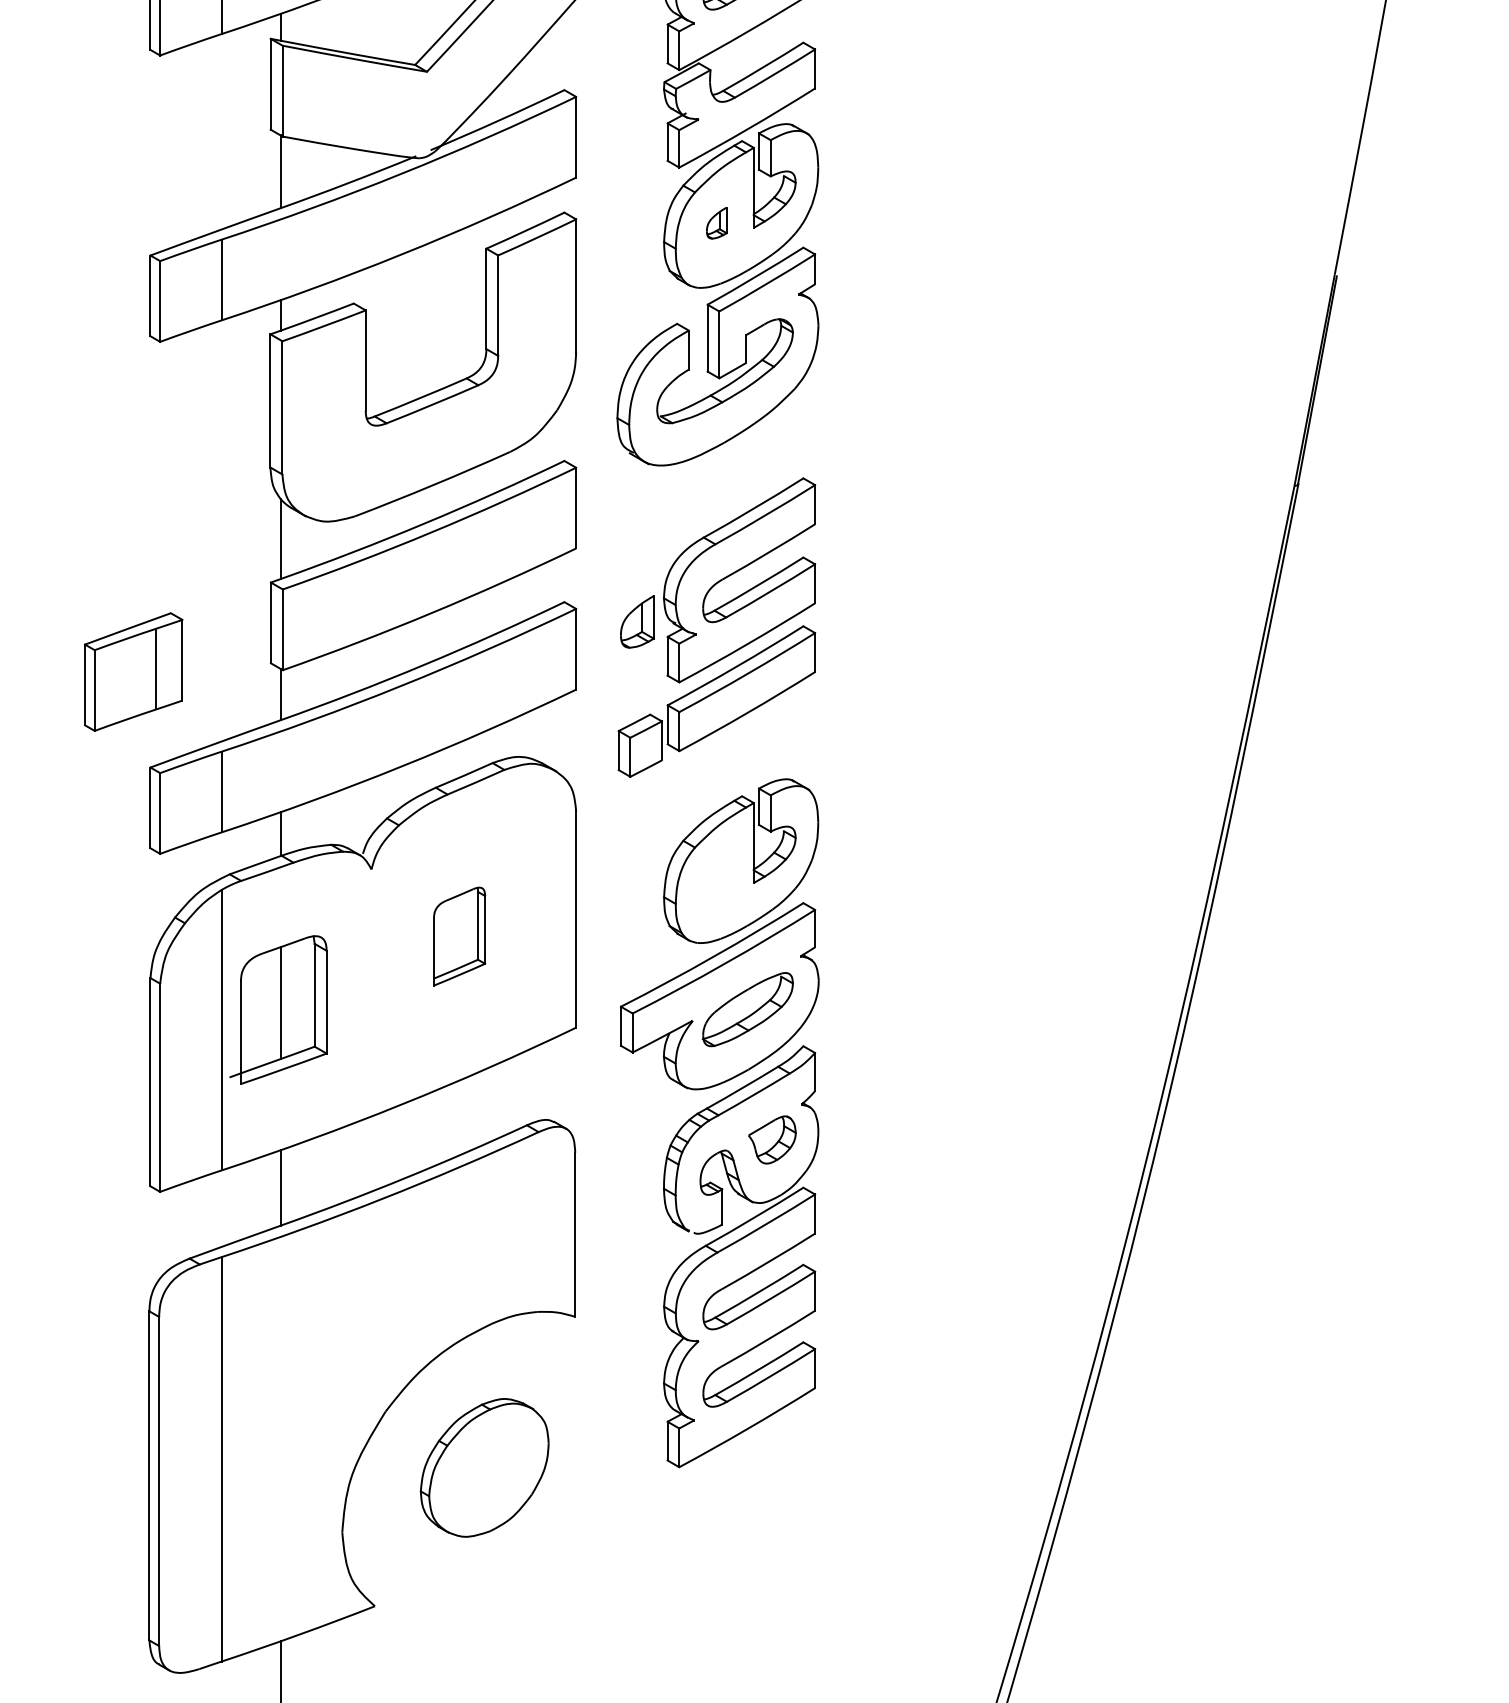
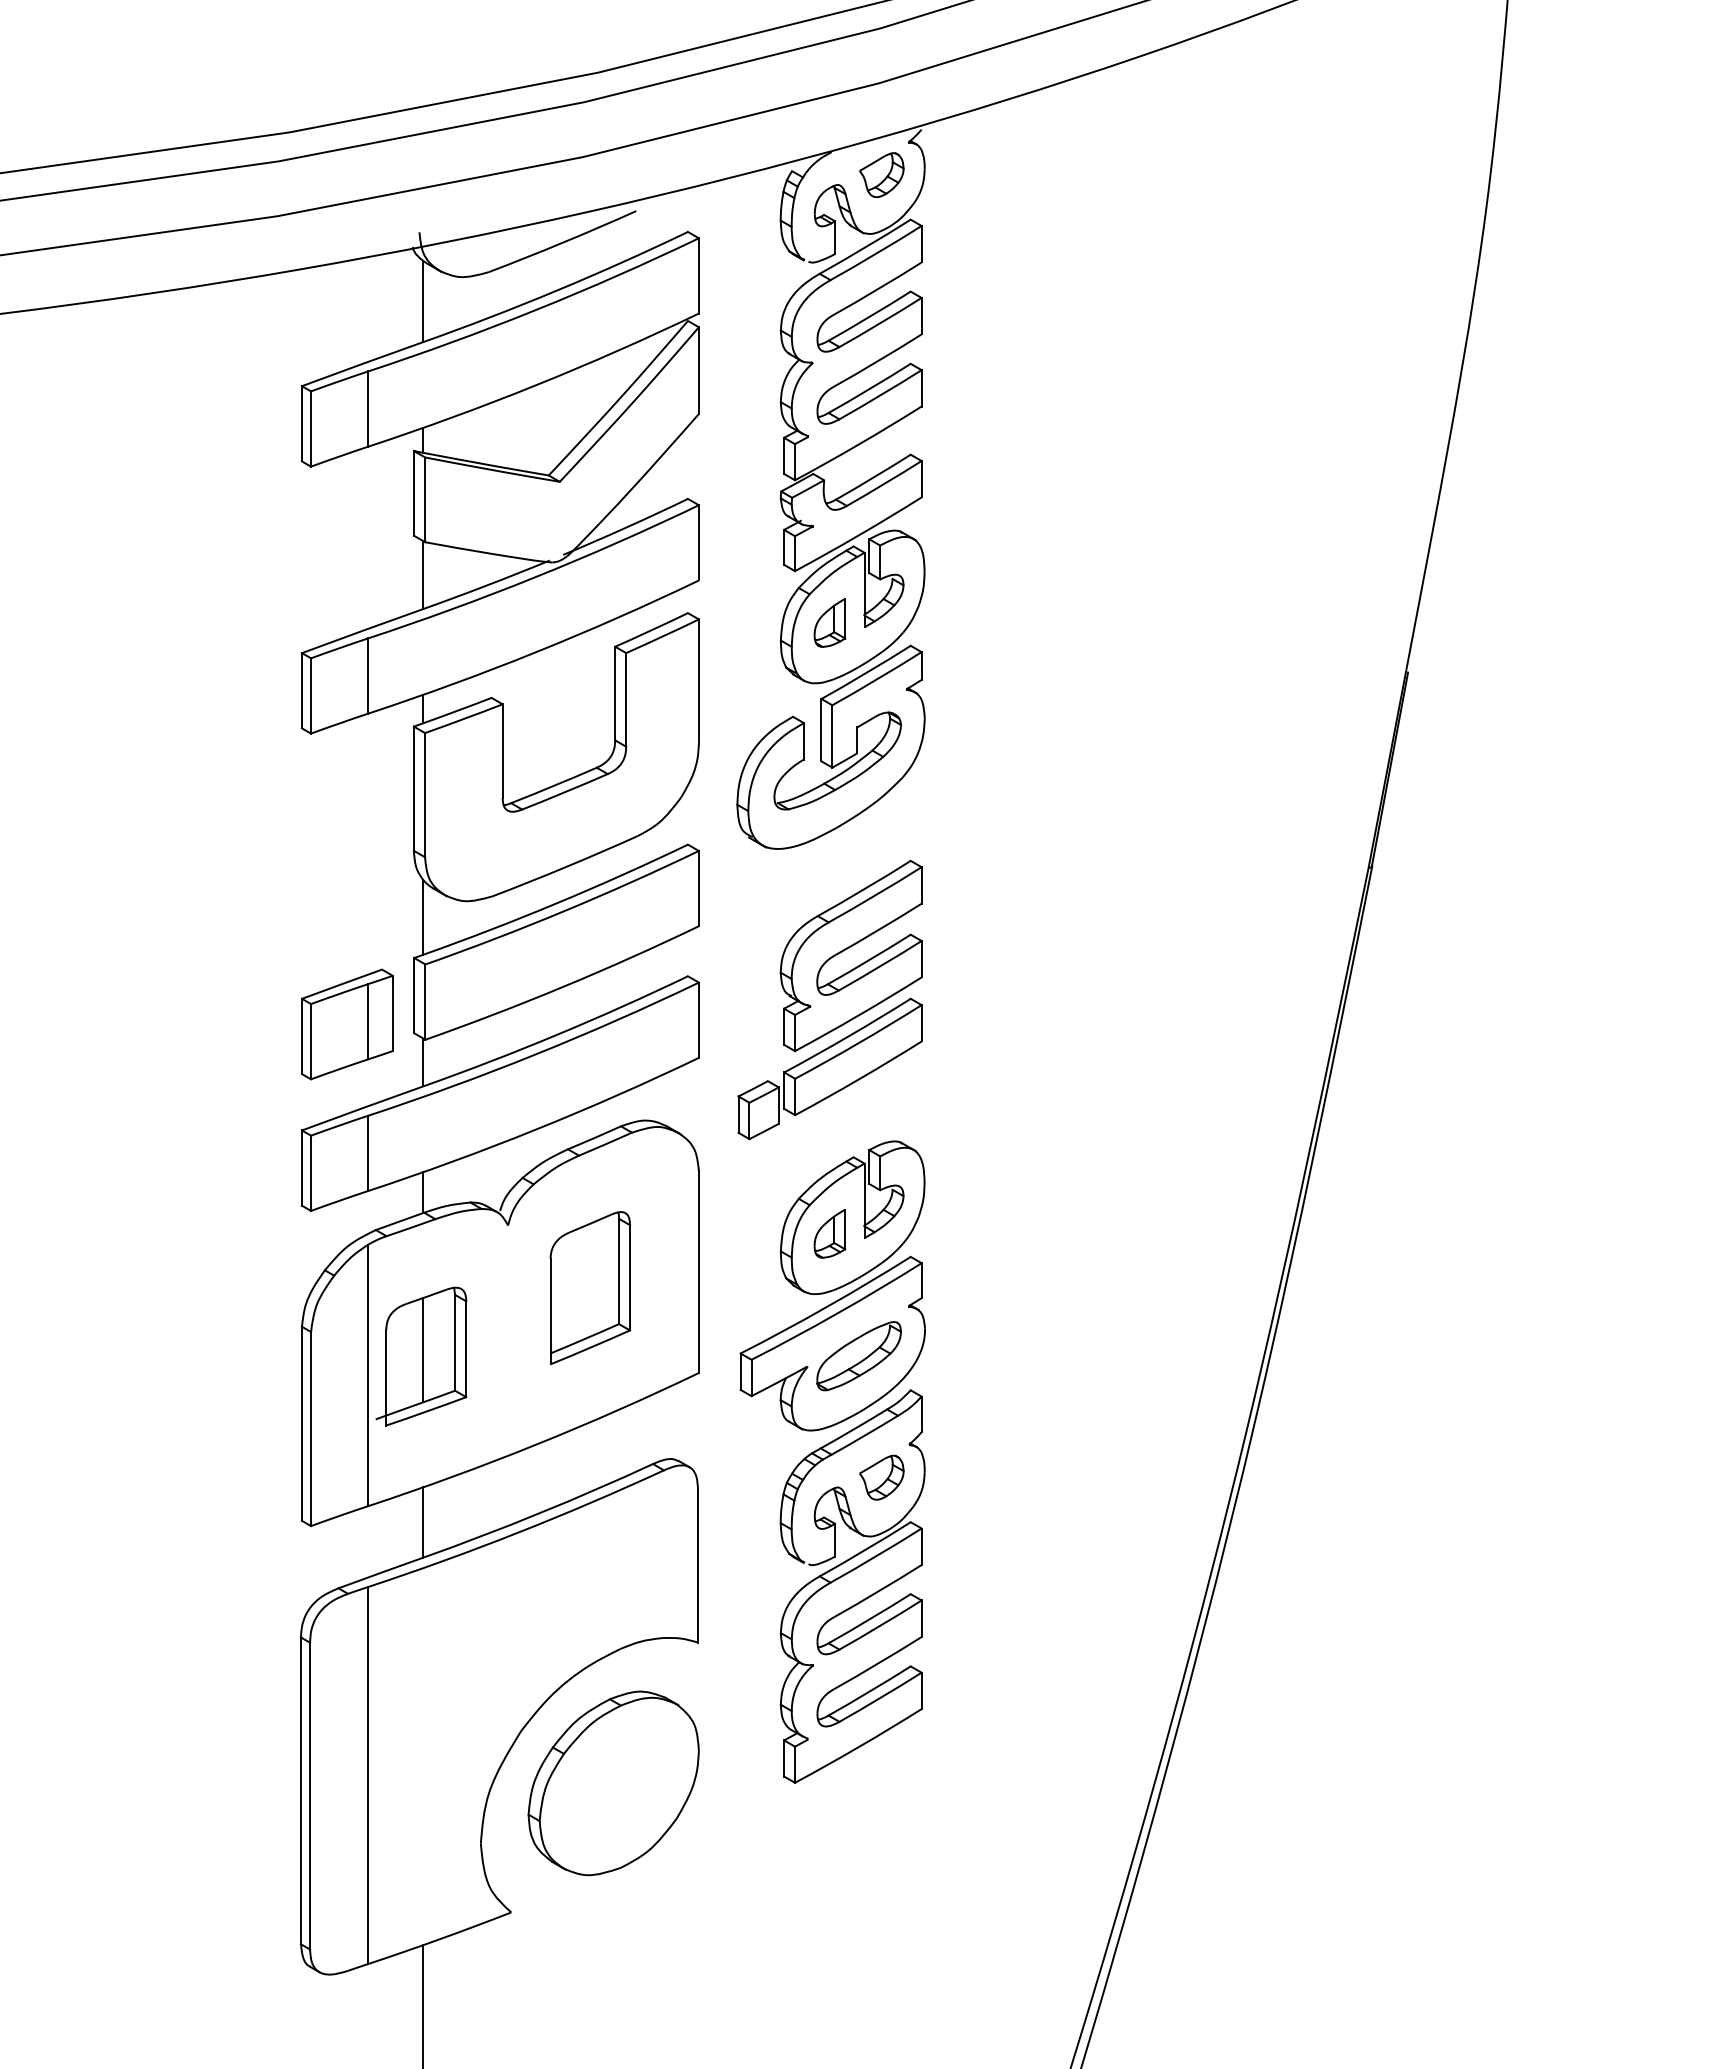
part: (716, 222) -> (829, 622), size x1.67
part: (636, 621) -> (829, 1233), moved
part: (133, 672) -> (347, 1024), moved
part: (458, 935) -> (589, 1287), size x1.67
part: (484, 1467) -> (613, 1783), size x1.43

